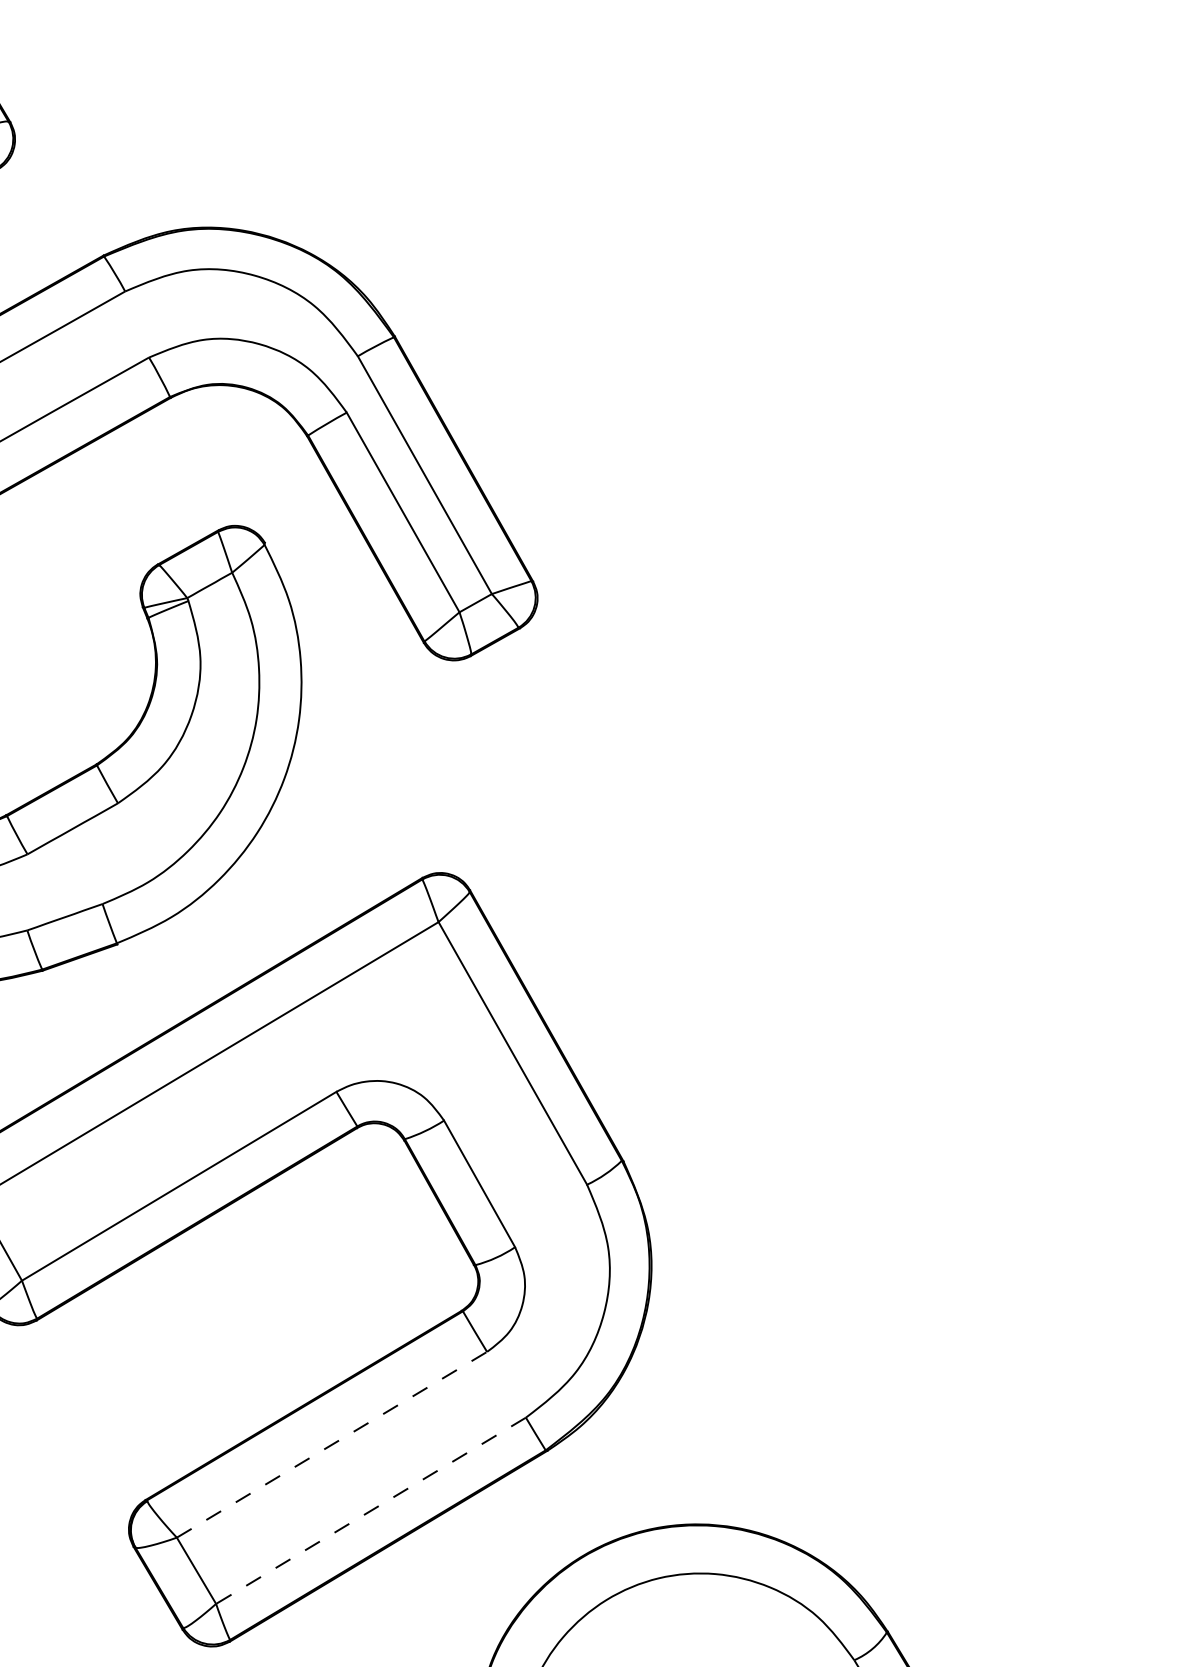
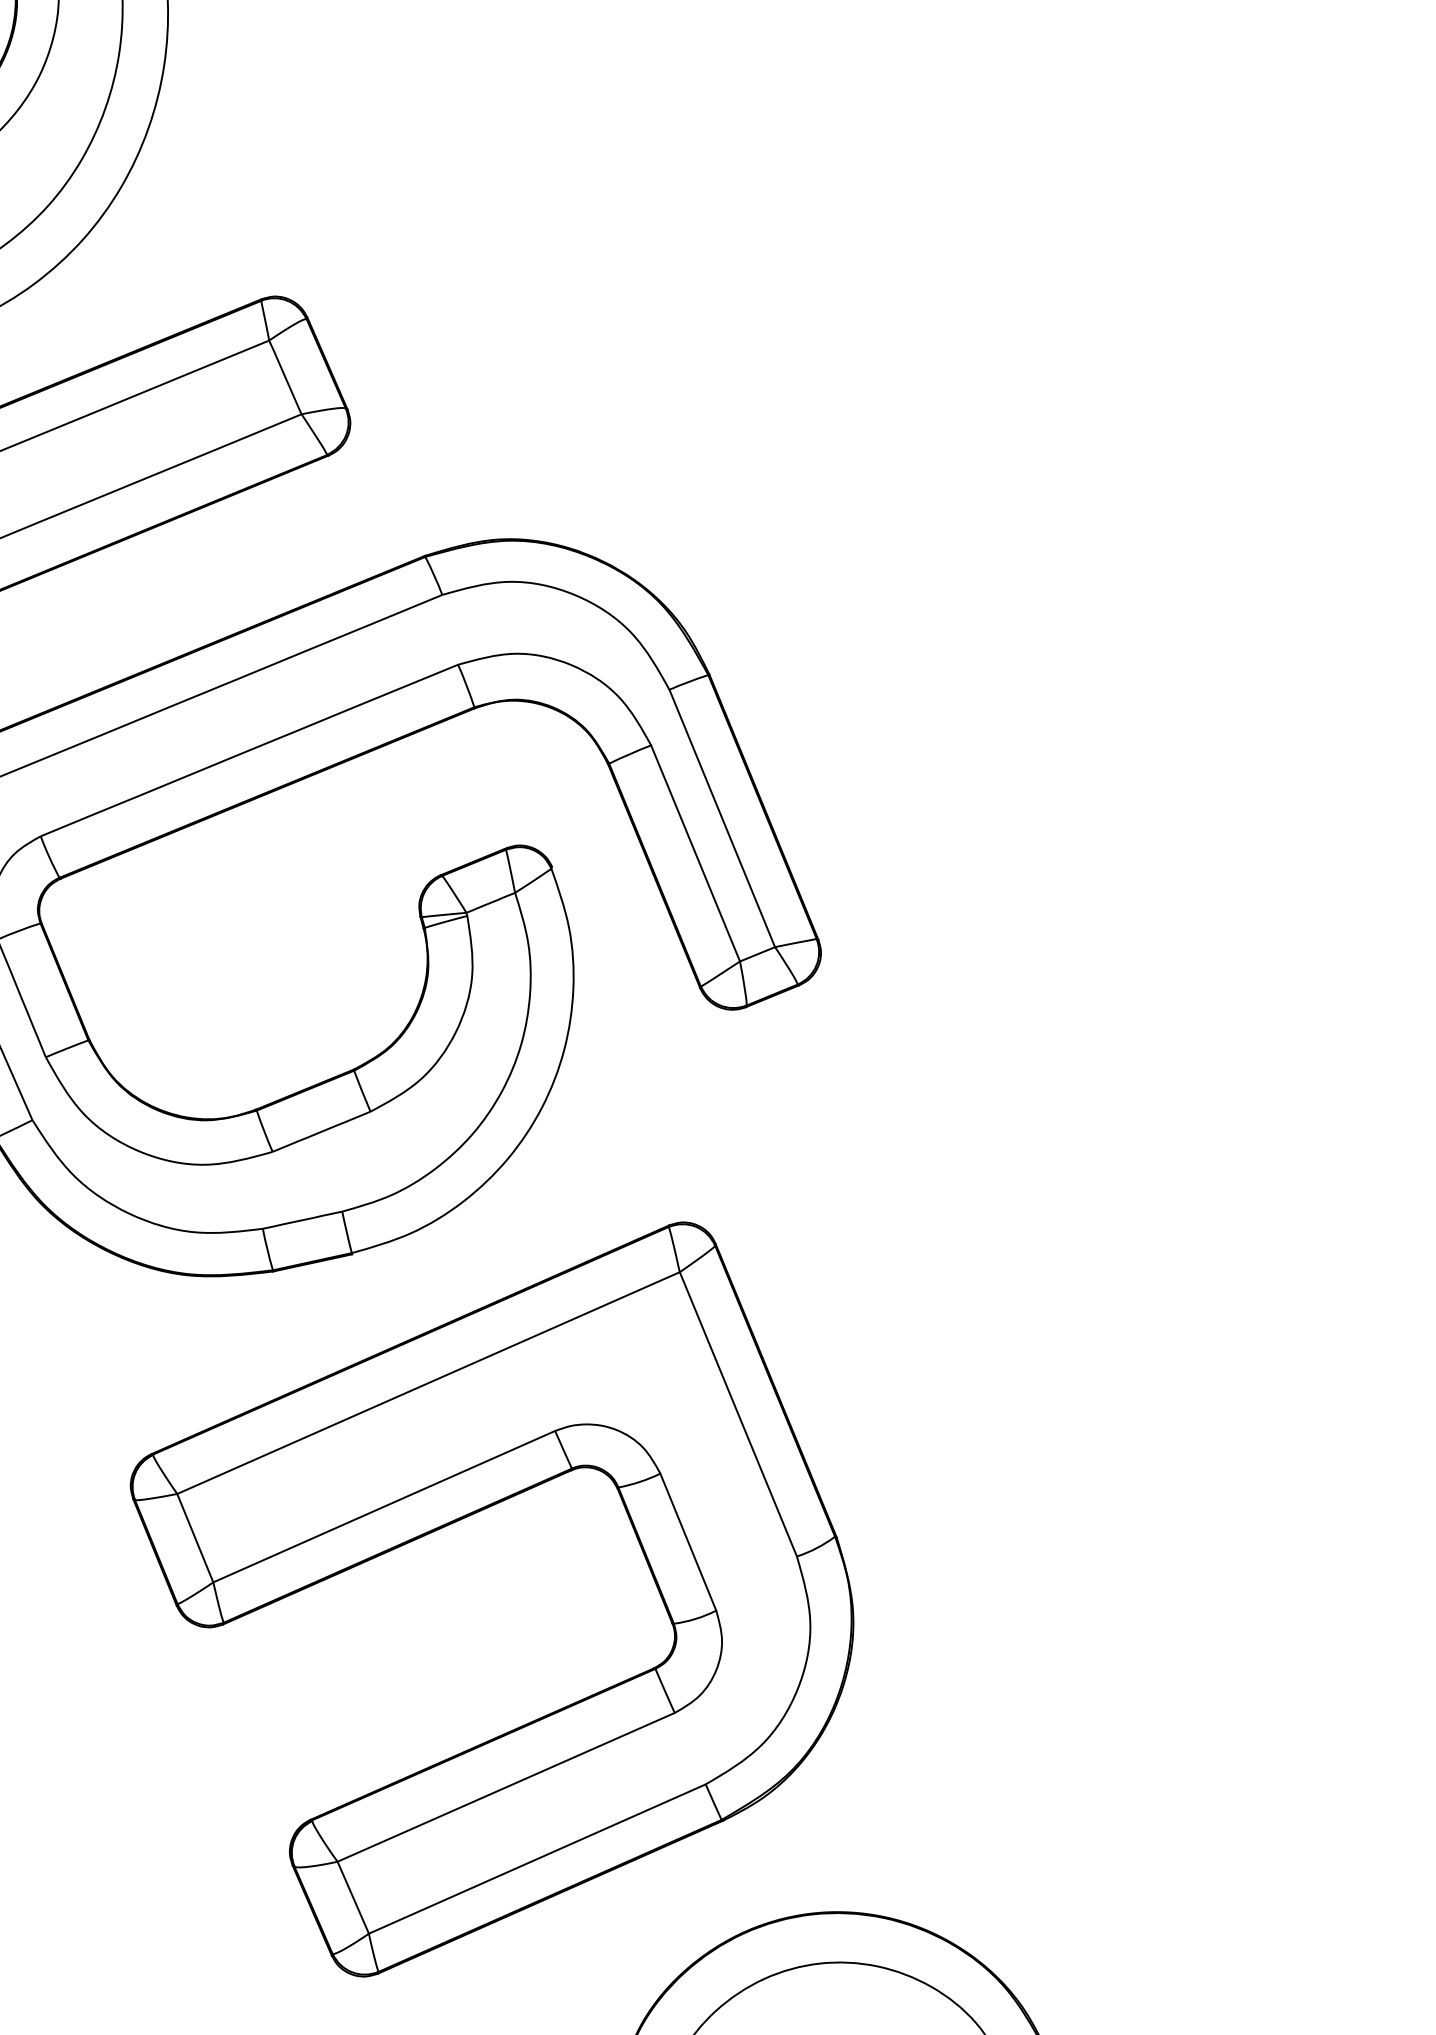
line: (332, 1444) -> (506, 1787), dashed -> solid
line: (370, 1511) -> (536, 1859), dashed -> solid

